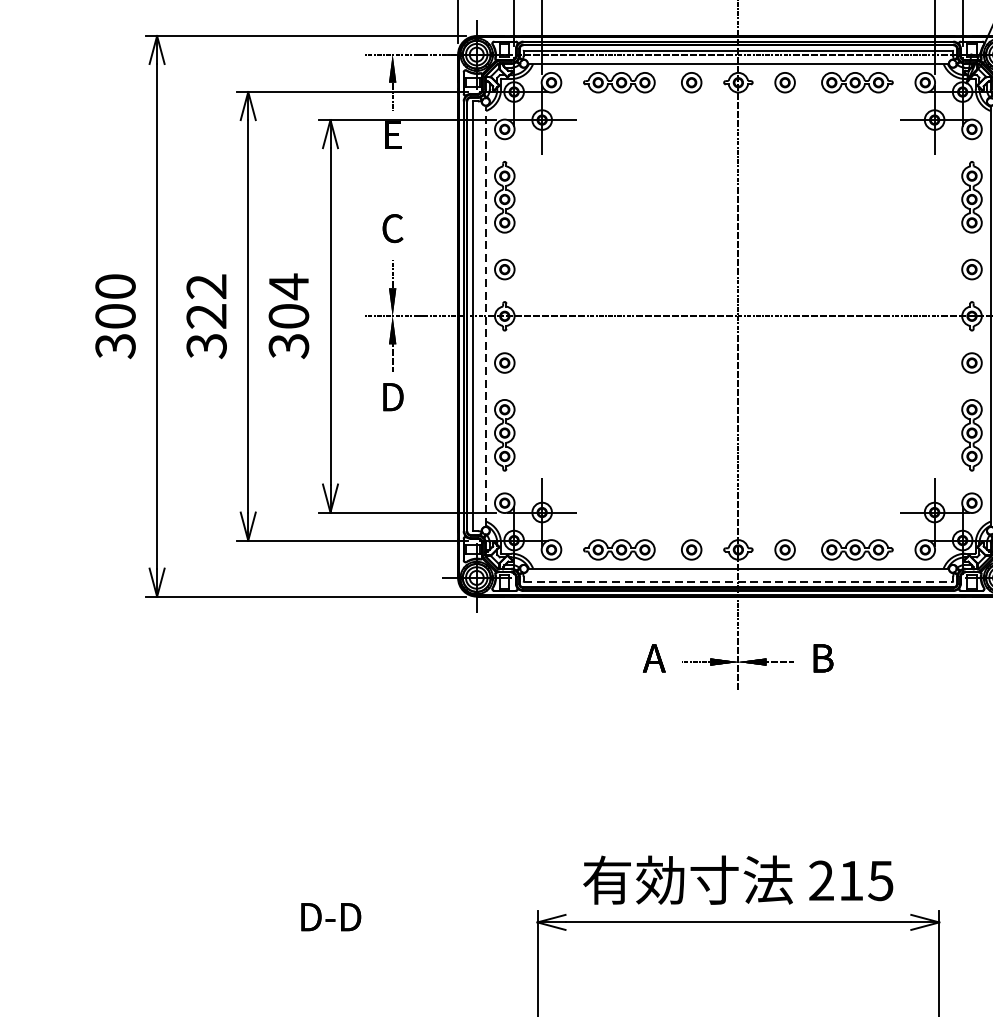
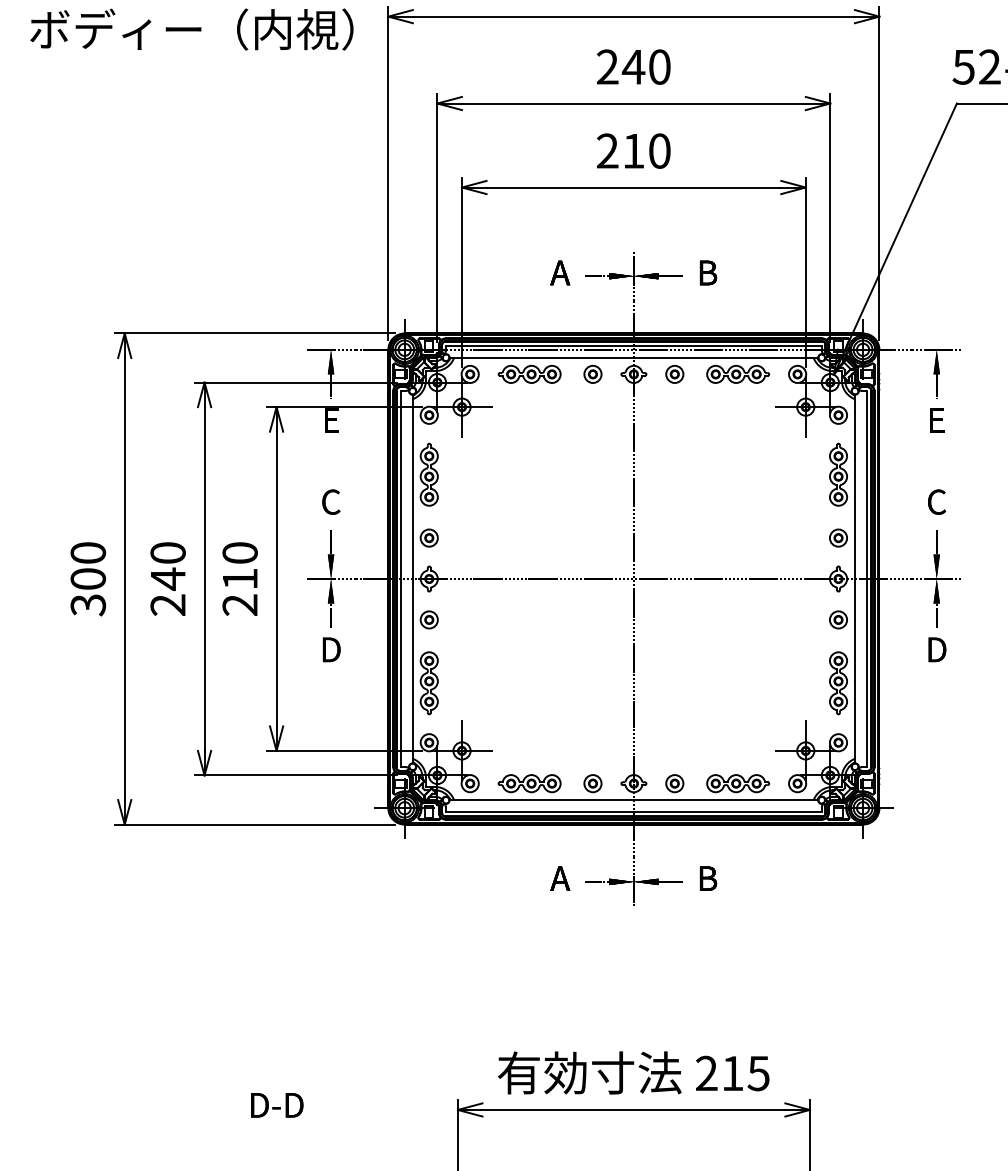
text: (288, 315) -> (239, 578), 304 -> 210
line: (485, 315) -> (412, 578), dashed -> solid
text: (205, 316) -> (167, 579), 322 -> 240
line: (737, 581) -> (633, 811), dashed -> solid

